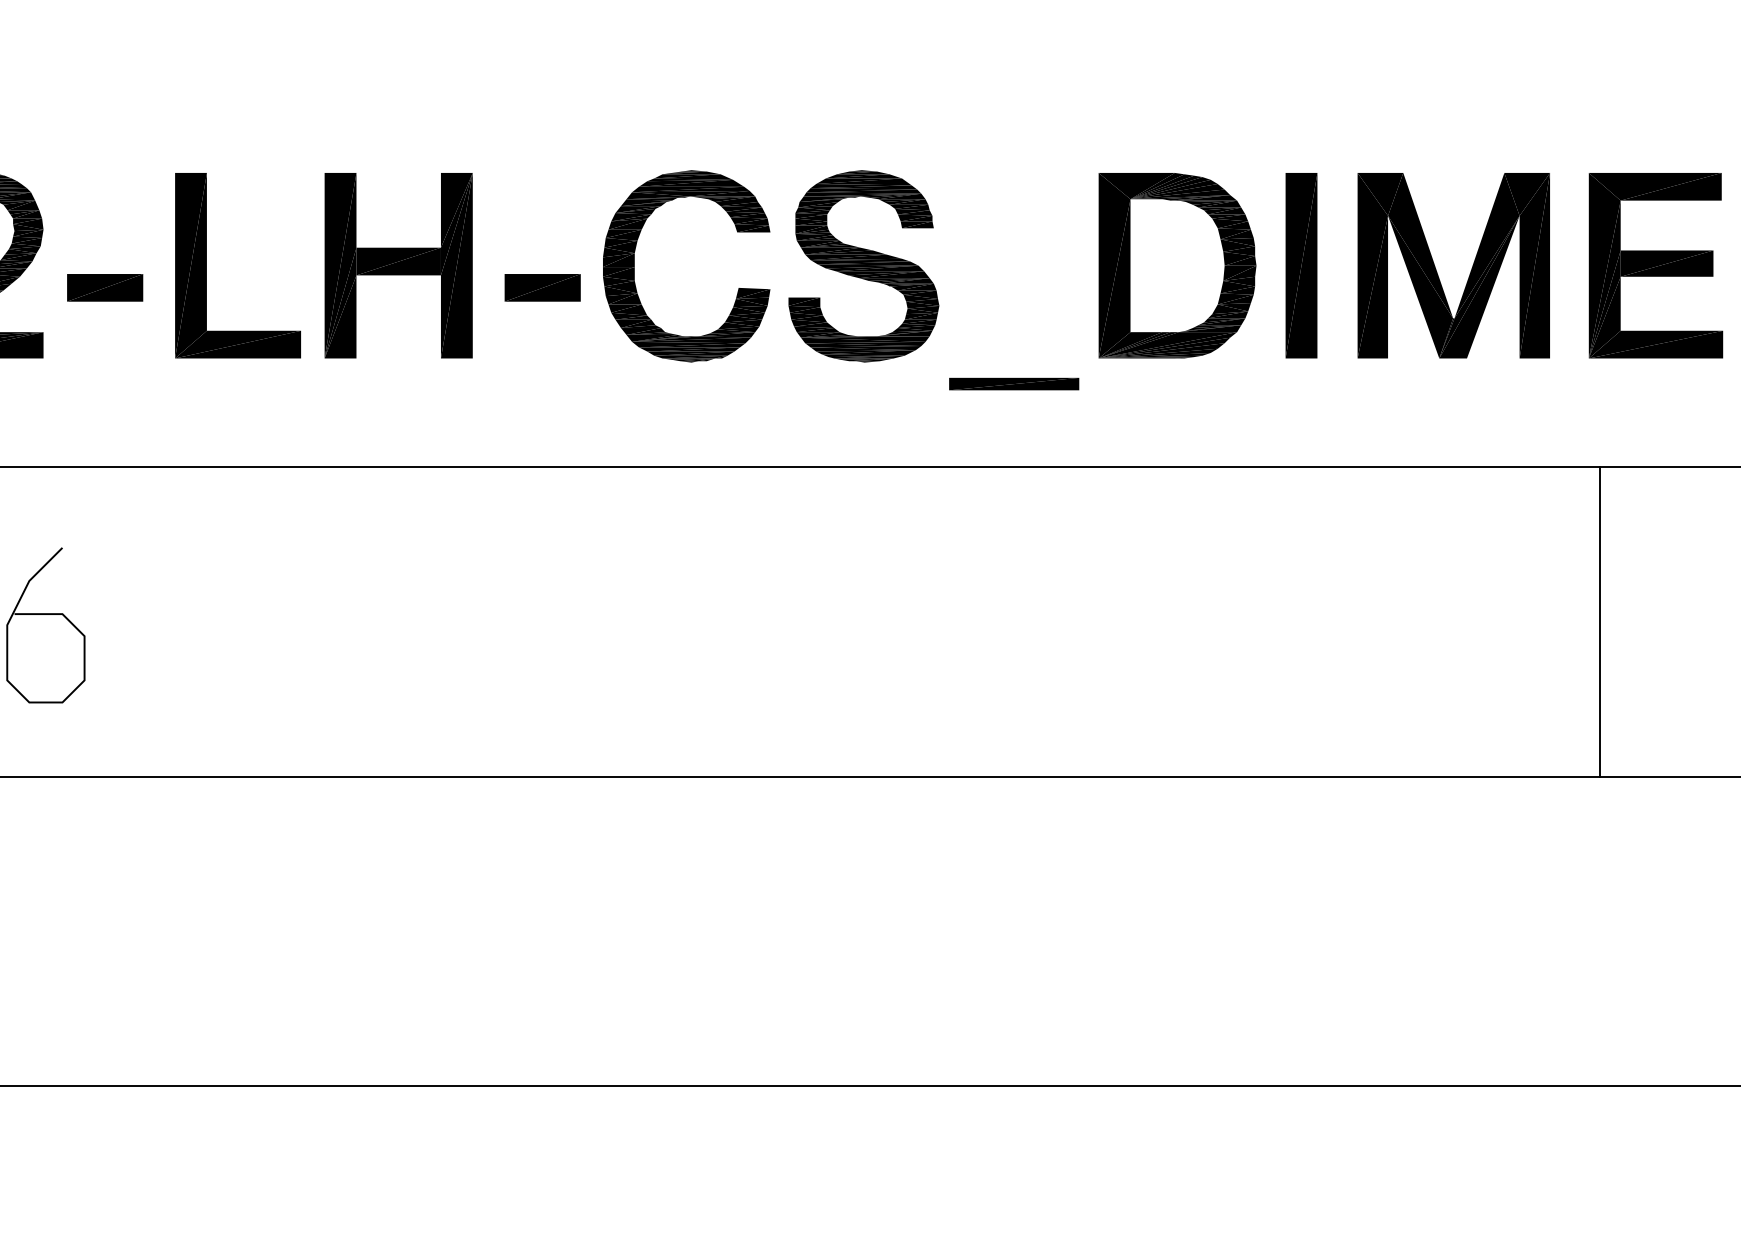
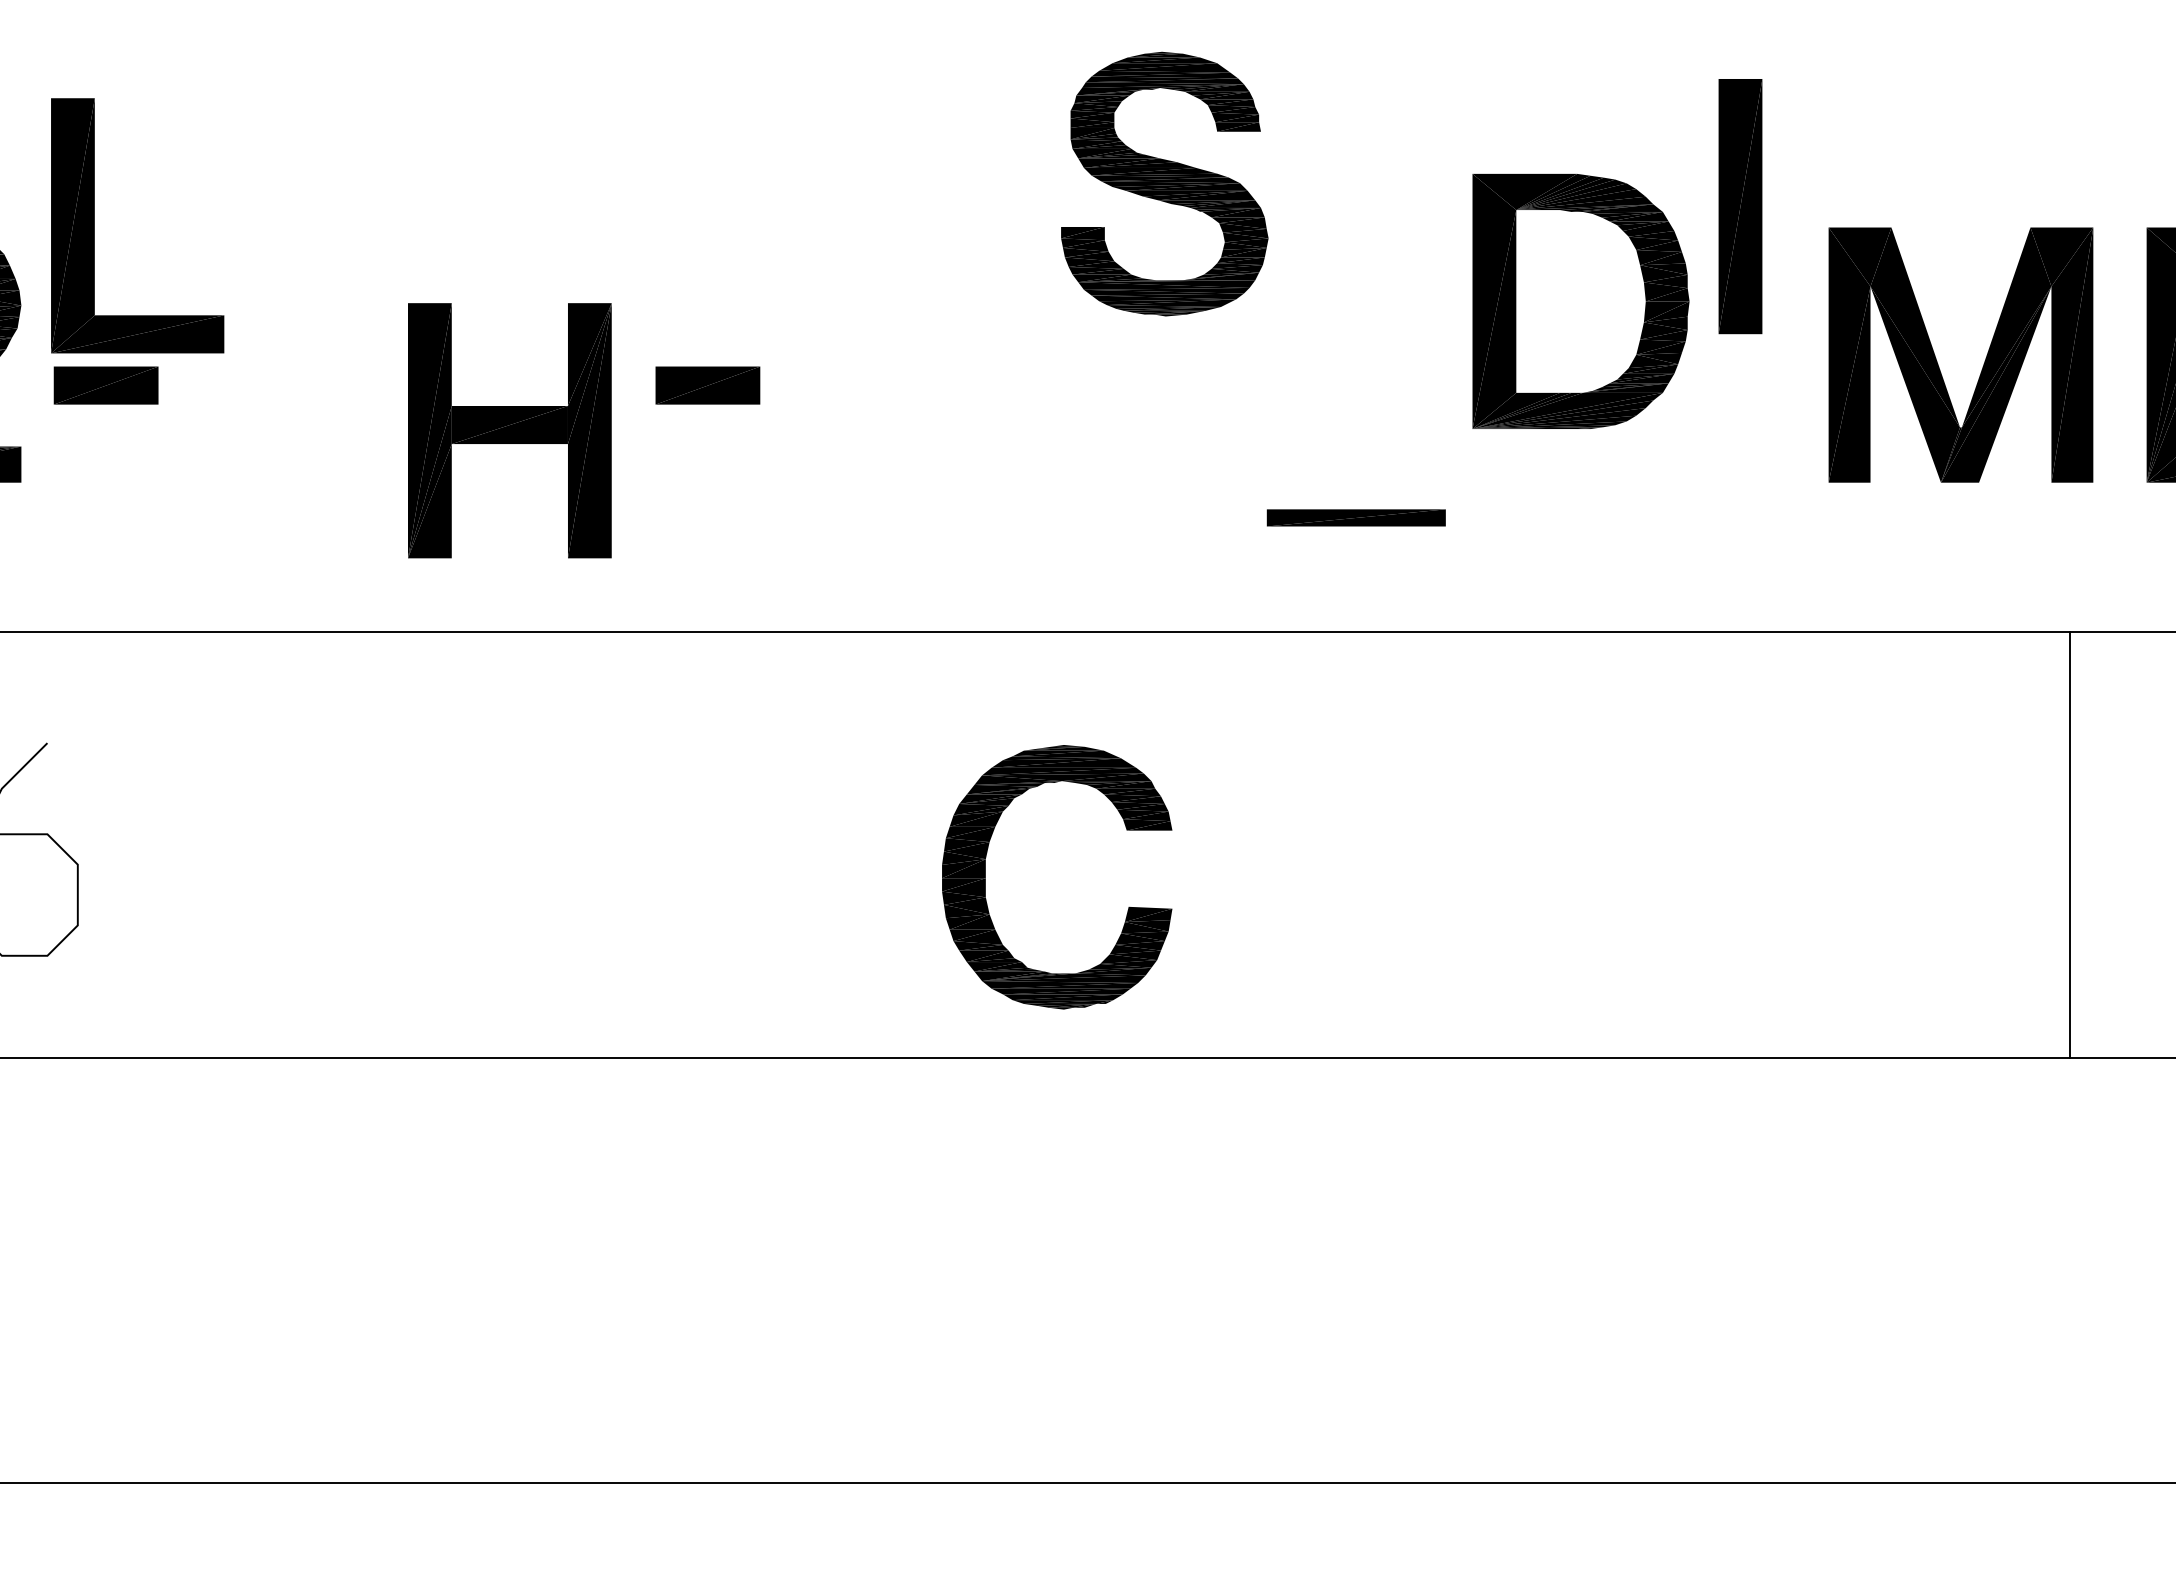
part: (206, 265) -> (94, 225), moved
part: (398, 265) -> (509, 430), moved
part: (1177, 265) -> (1580, 301), moved
part: (1301, 265) -> (1740, 206), moved
part: (634, 266) -> (985, 877), moved
part: (863, 266) -> (1164, 184), moved
line: (1600, 621) -> (2070, 844), moved

